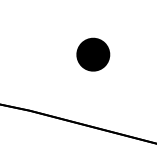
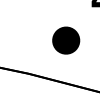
part: (93, 54) -> (66, 40), size x1.4

